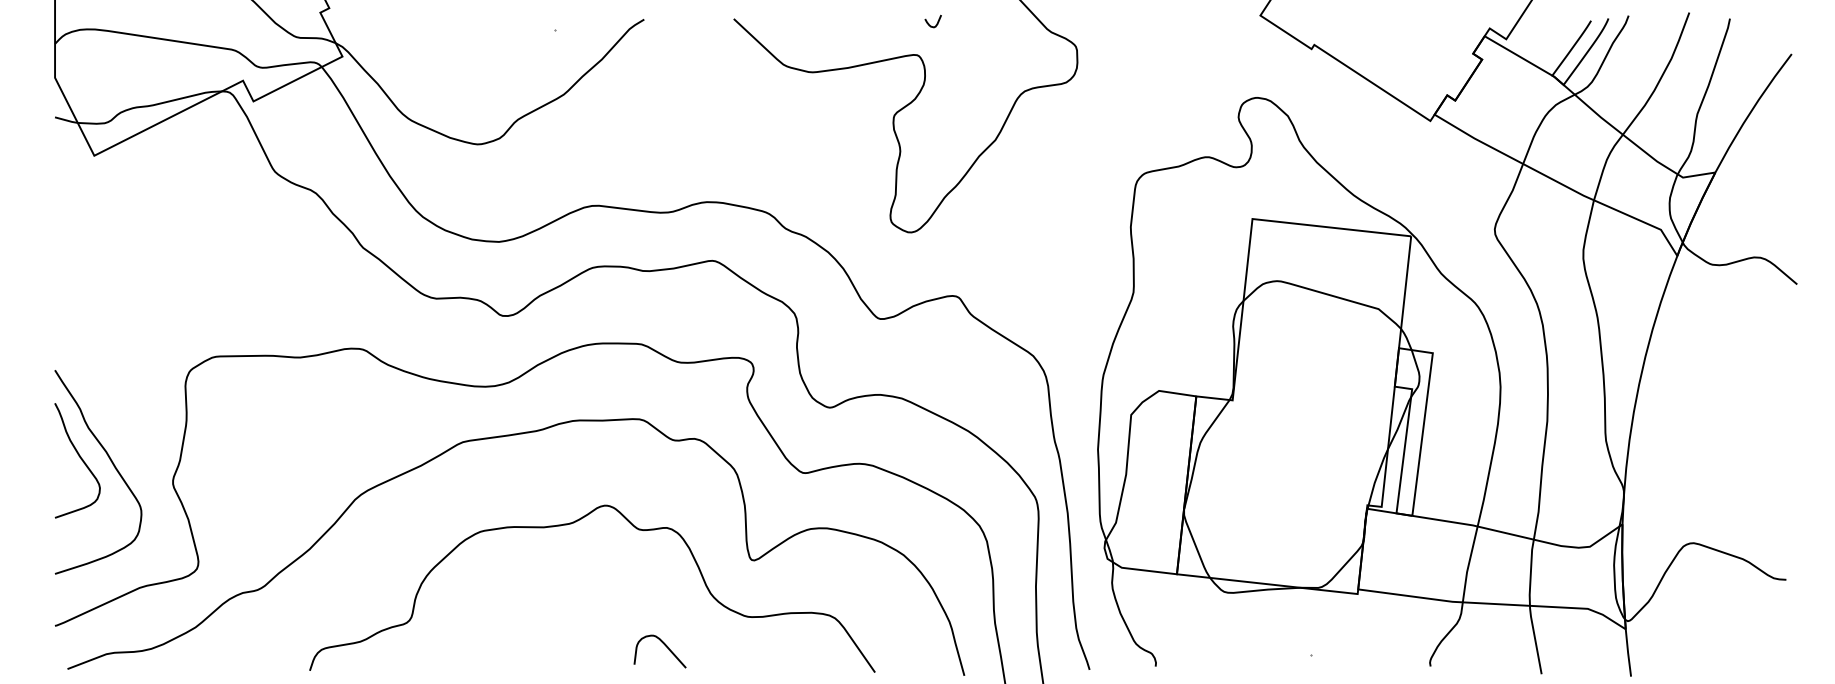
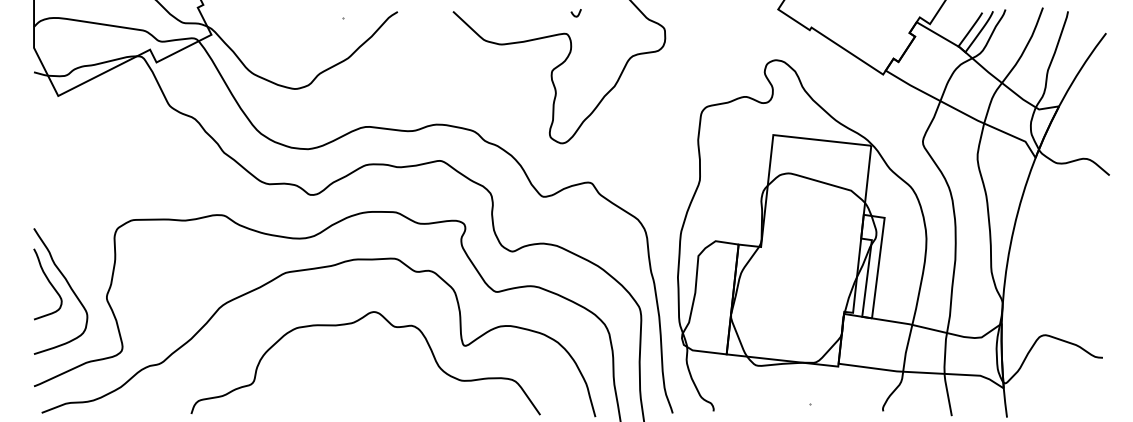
curve: (663, 645) -> (409, 398), removed

